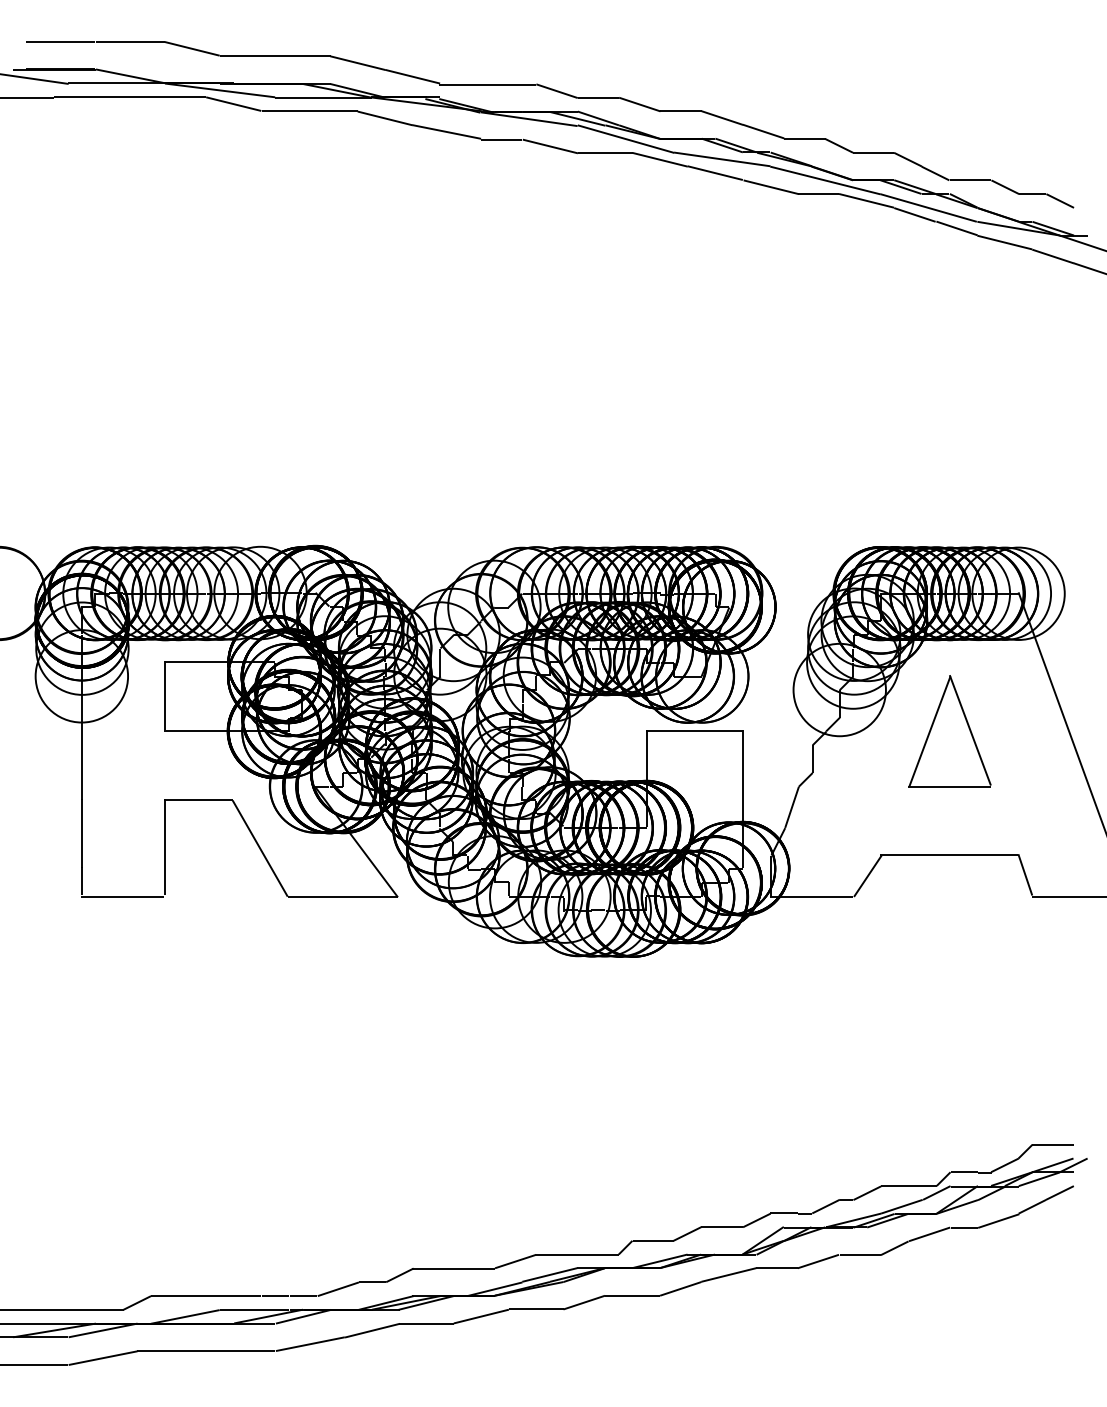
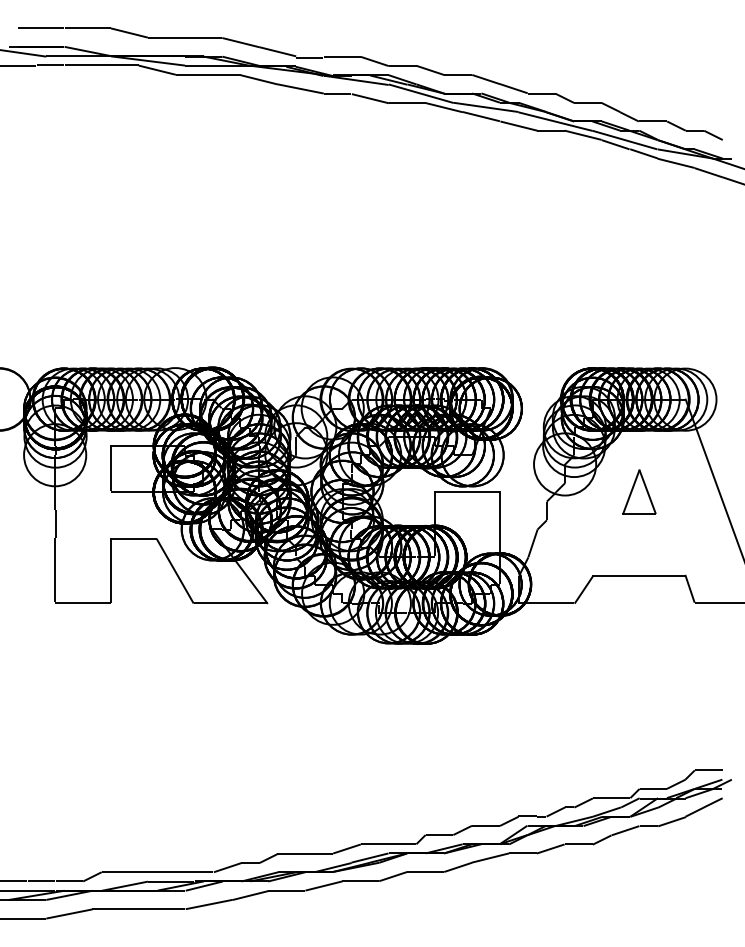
part: (950, 730) -> (639, 491), size x0.6

